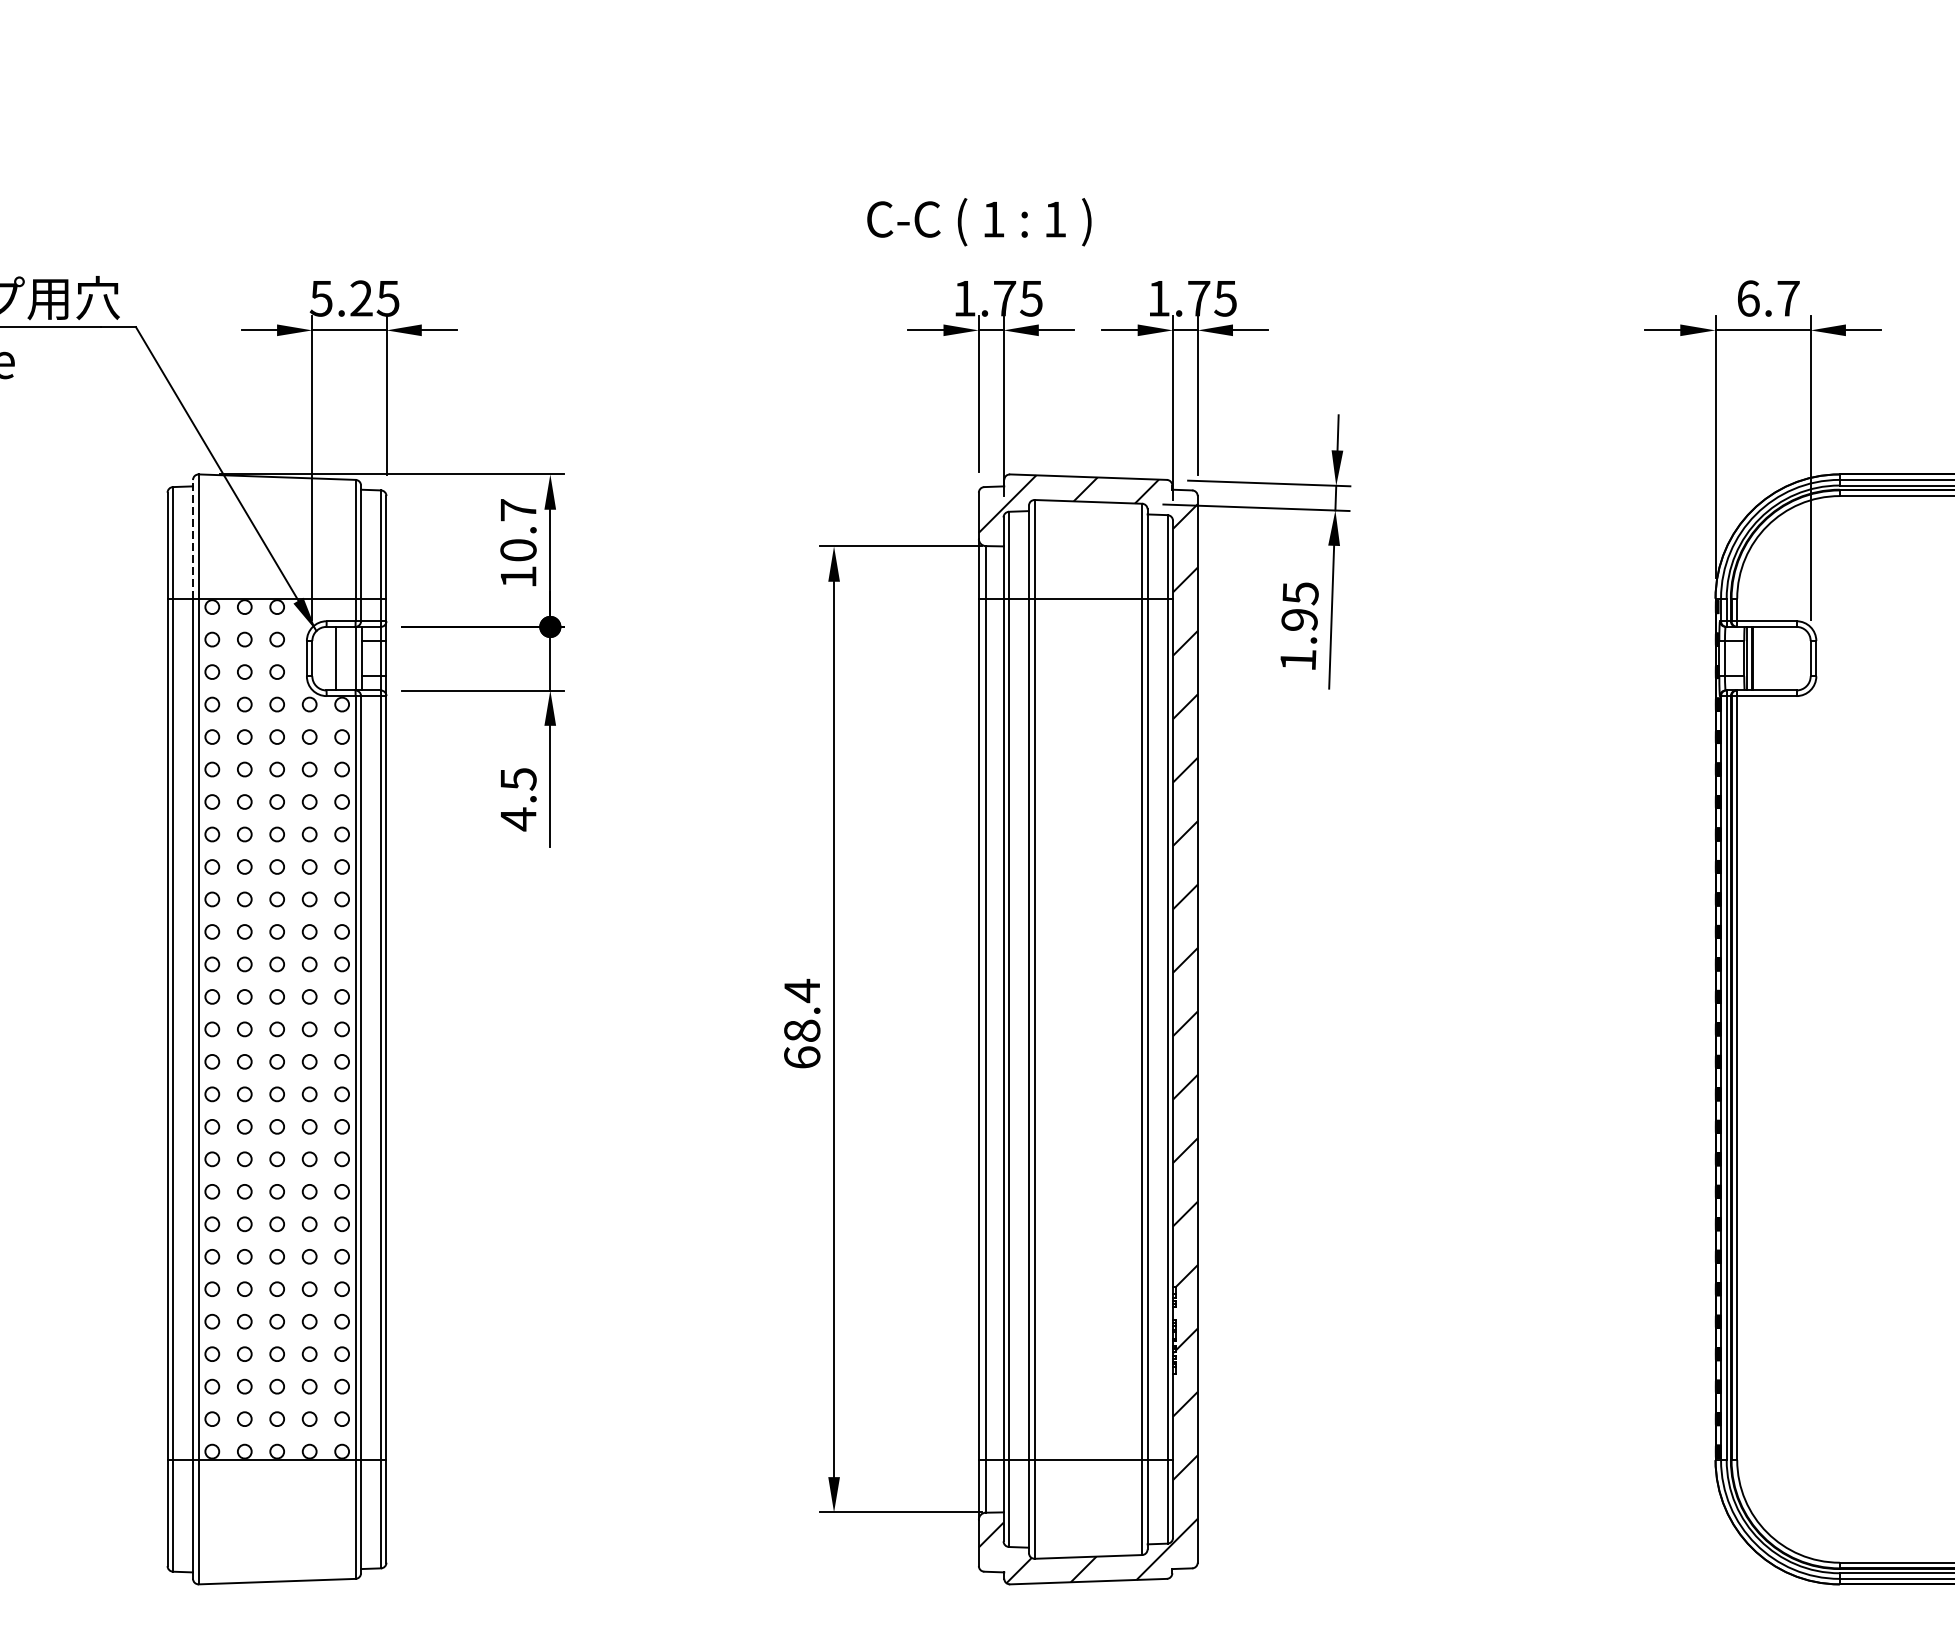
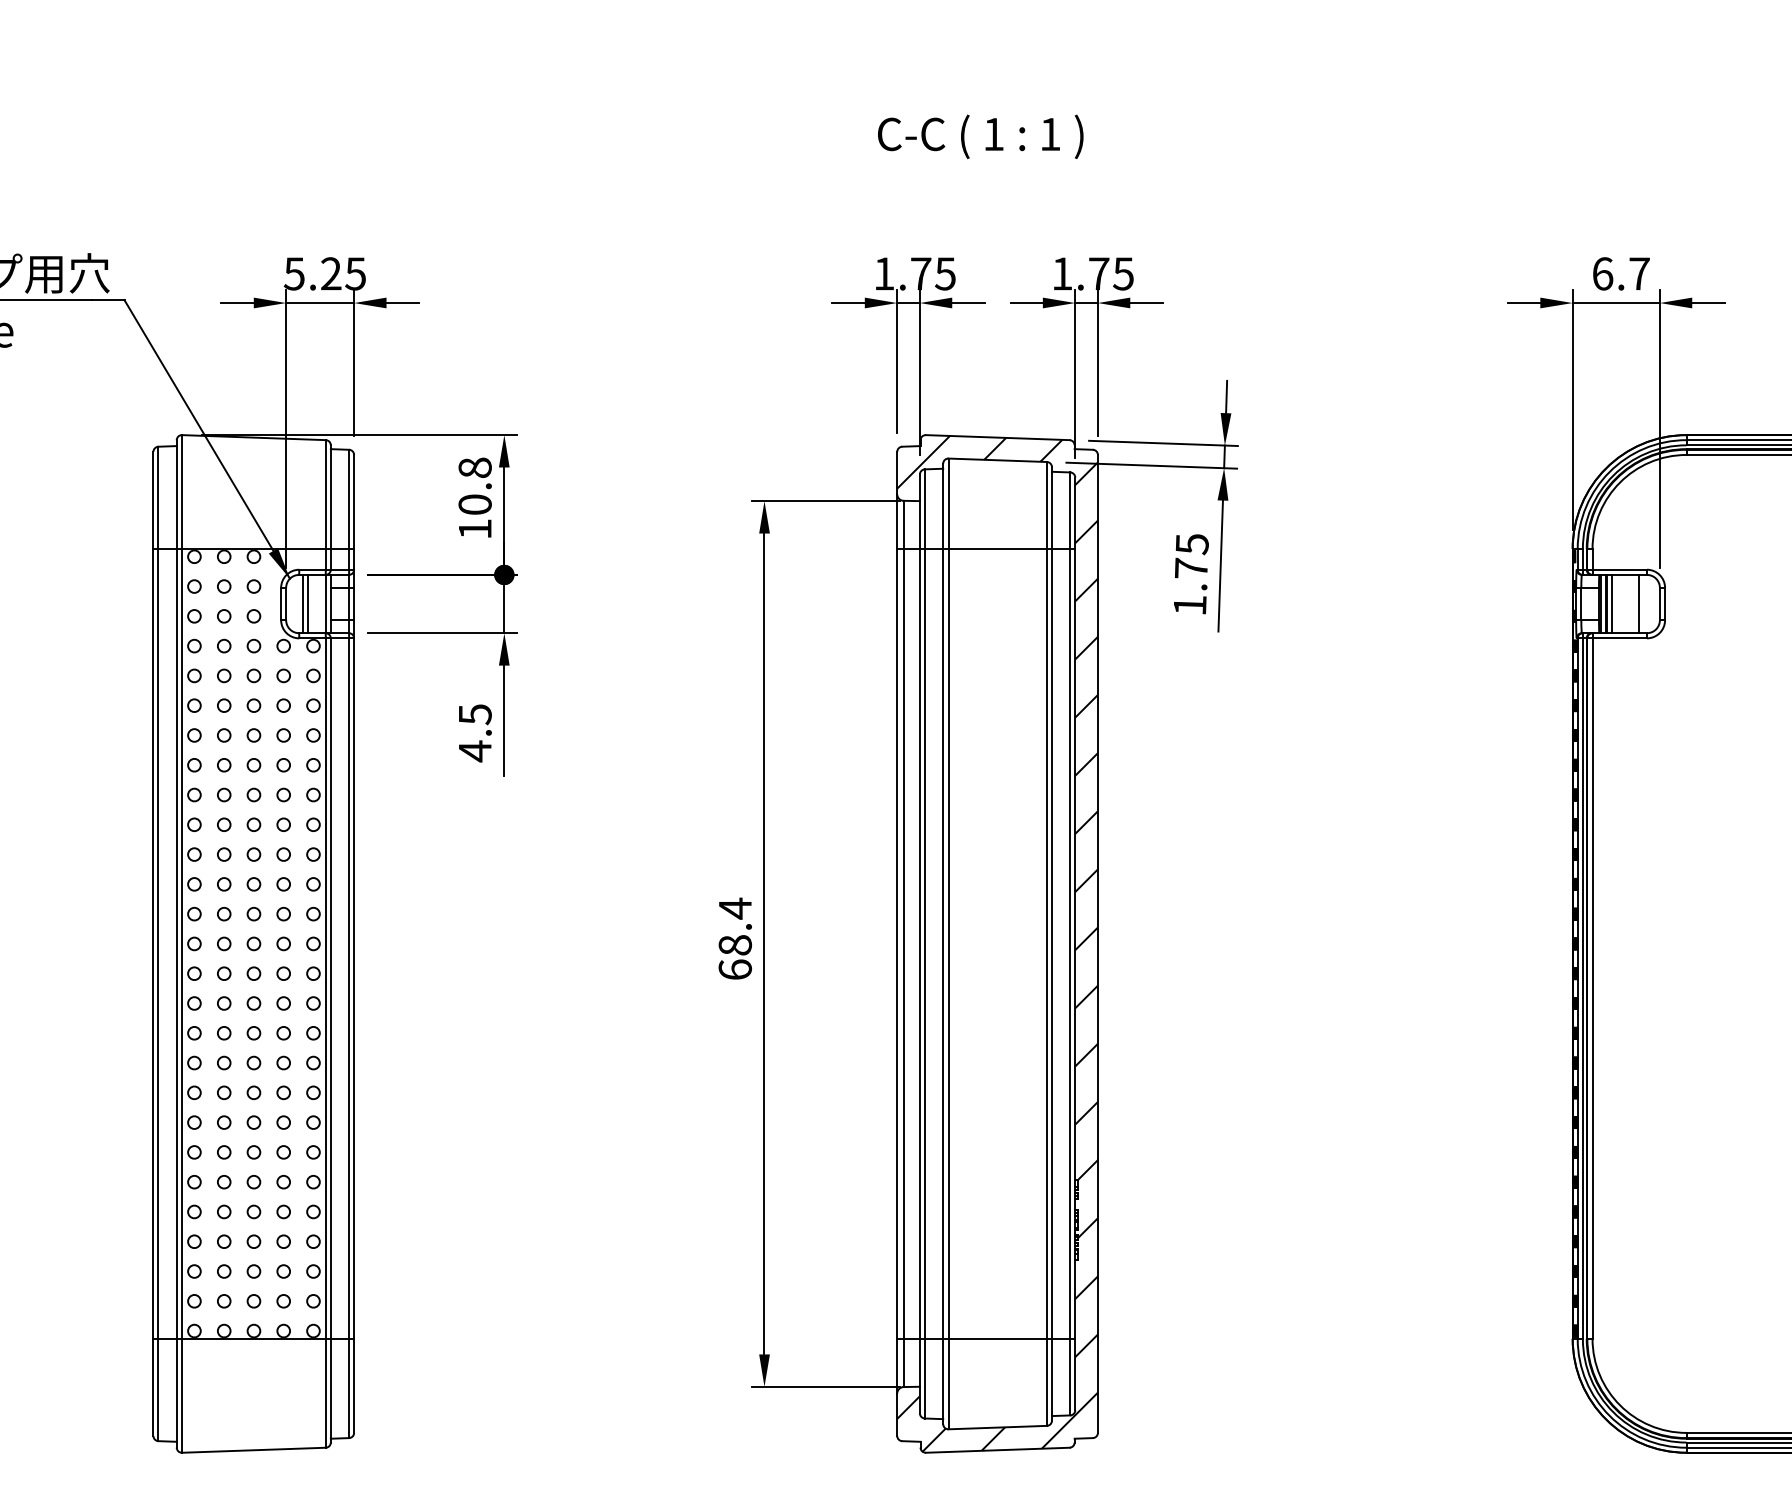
text: (979, 221) -> (980, 136), moved
text: (517, 509) -> (474, 467), 10.7 -> 10.8
line: (192, 539) -> (176, 494), dashed -> solid
text: (1299, 618) -> (1191, 567), 1.95 -> 1.75
line: (331, 658) -> (303, 603), added
line: (1758, 658) -> (1612, 603), added
line: (1787, 658) -> (1638, 603), added

